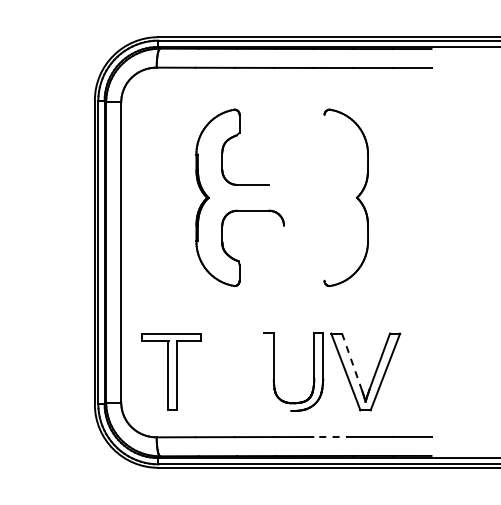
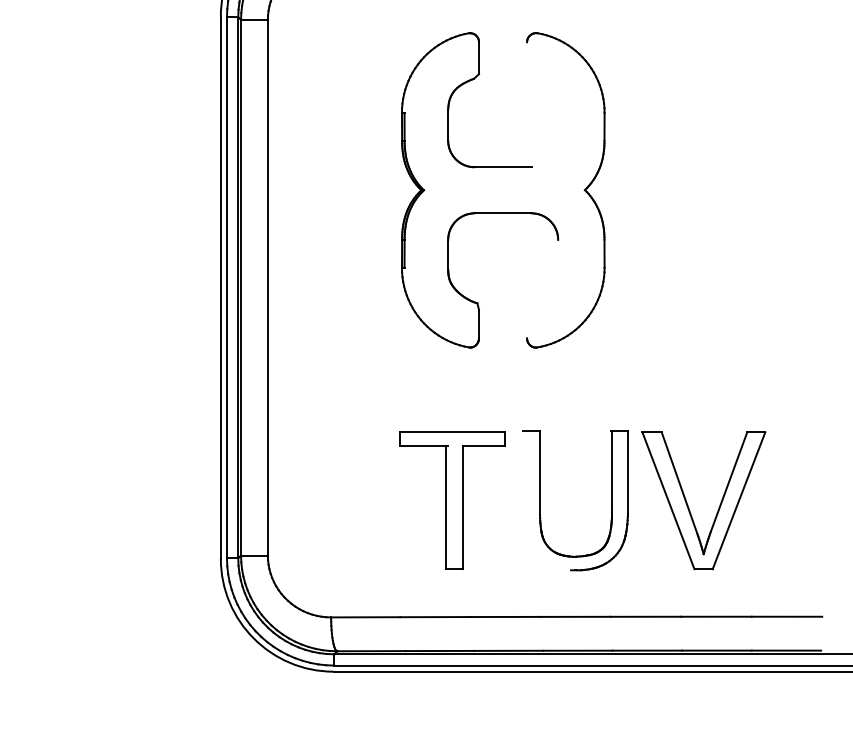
part: (355, 197) -> (582, 189), moved
line: (352, 362) -> (680, 483), dashed -> solid
part: (171, 371) -> (452, 499), moved
line: (333, 437) -> (646, 617), dashed -> solid

